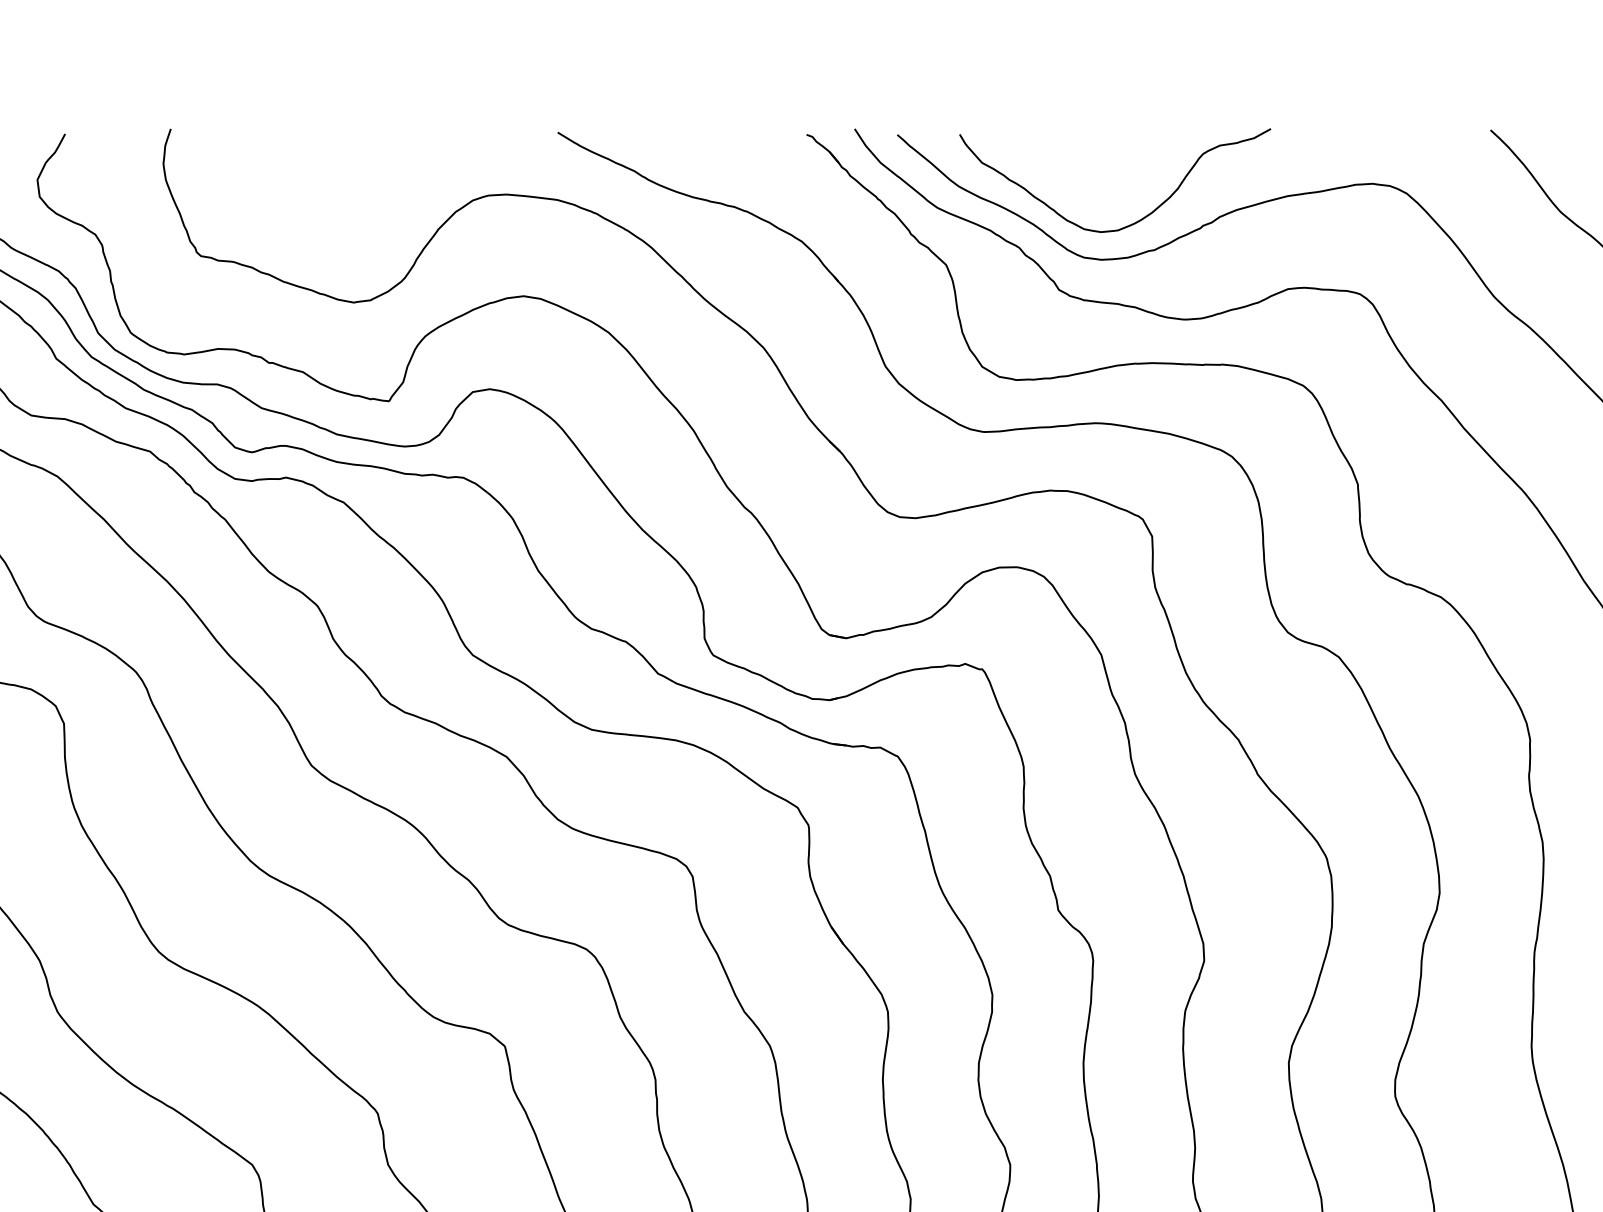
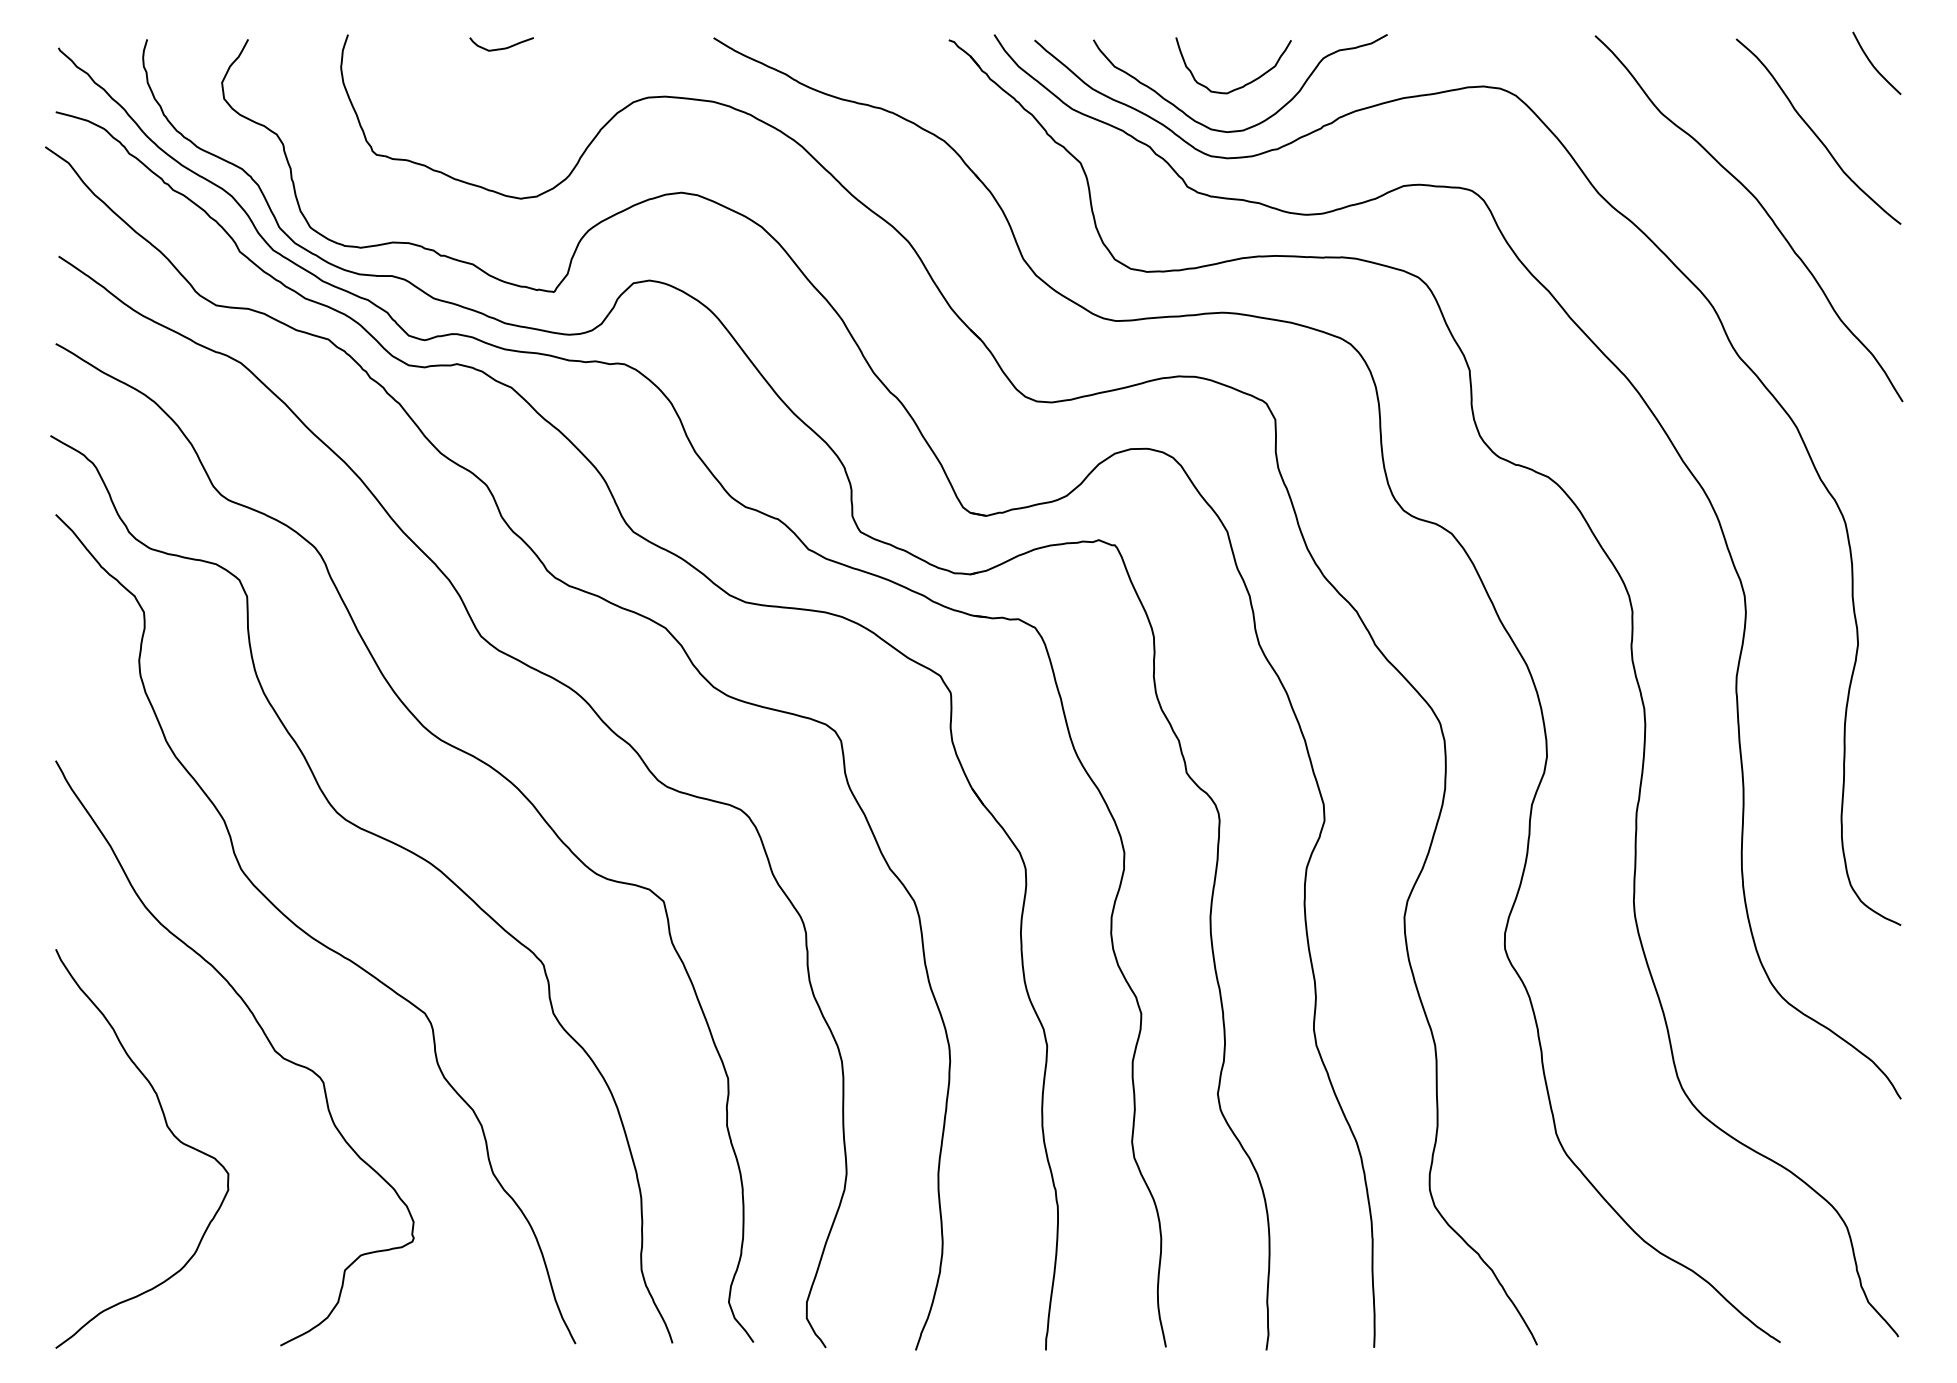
curve: (335, 142) -> (503, 47), added
curve: (1119, 181) -> (1244, 84), added

